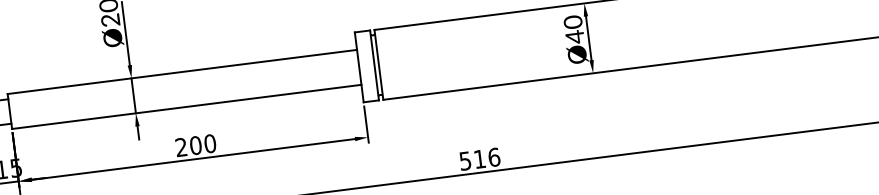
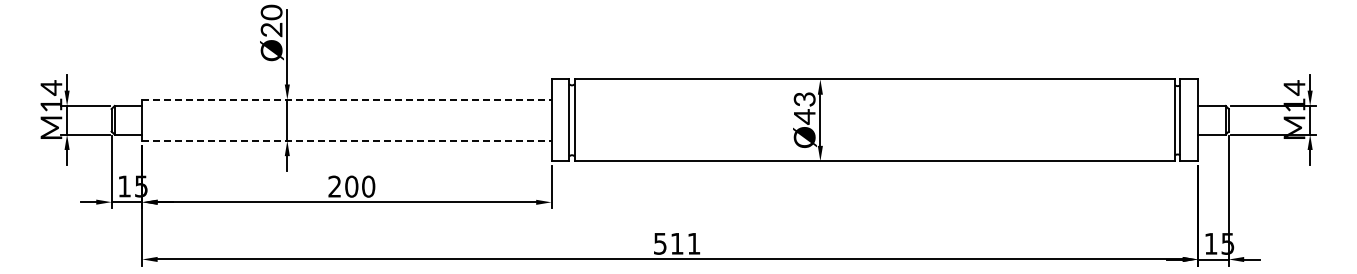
text: (572, 22) -> (804, 99), Ø40 -> Ø43
line: (181, 71) -> (346, 99), solid -> dashed
line: (186, 106) -> (346, 140), solid -> dashed
text: (493, 157) -> (693, 243), 516 -> 511

